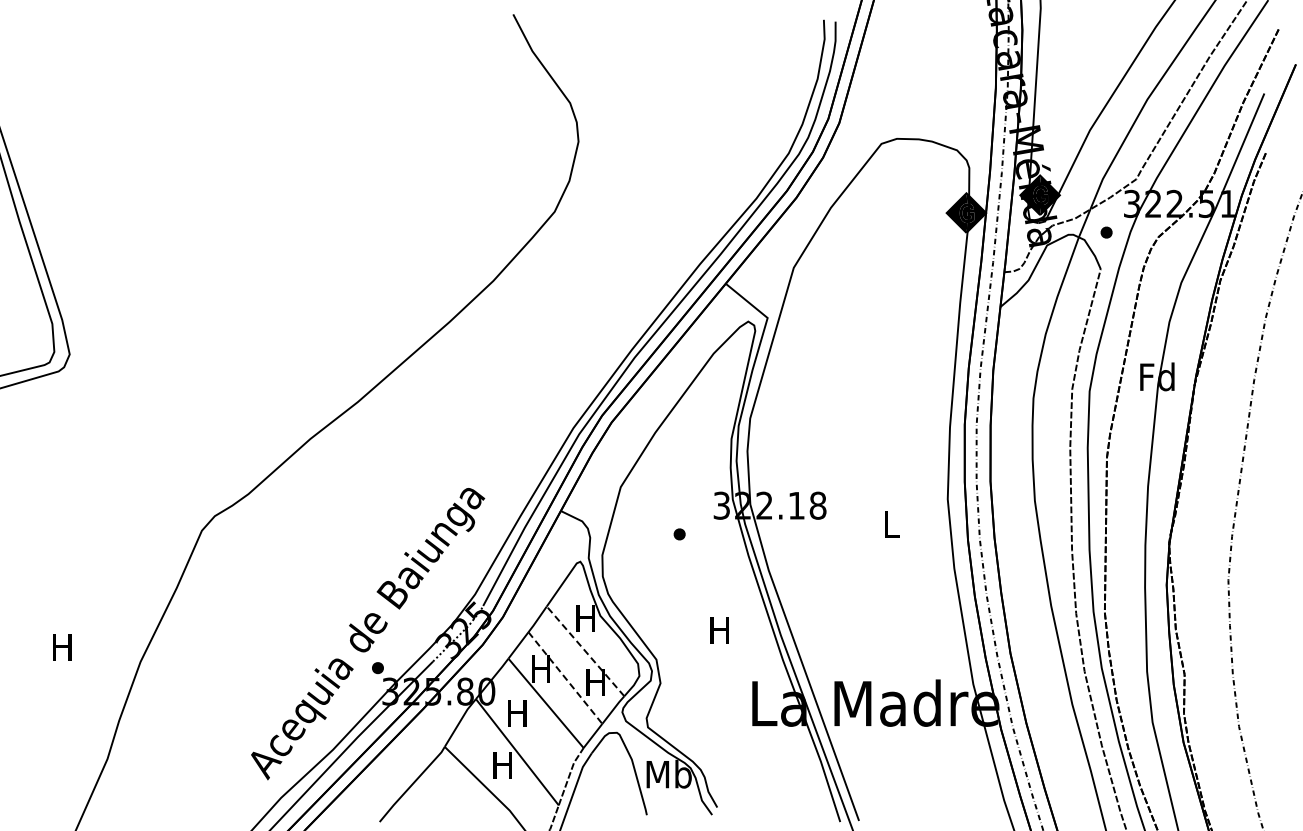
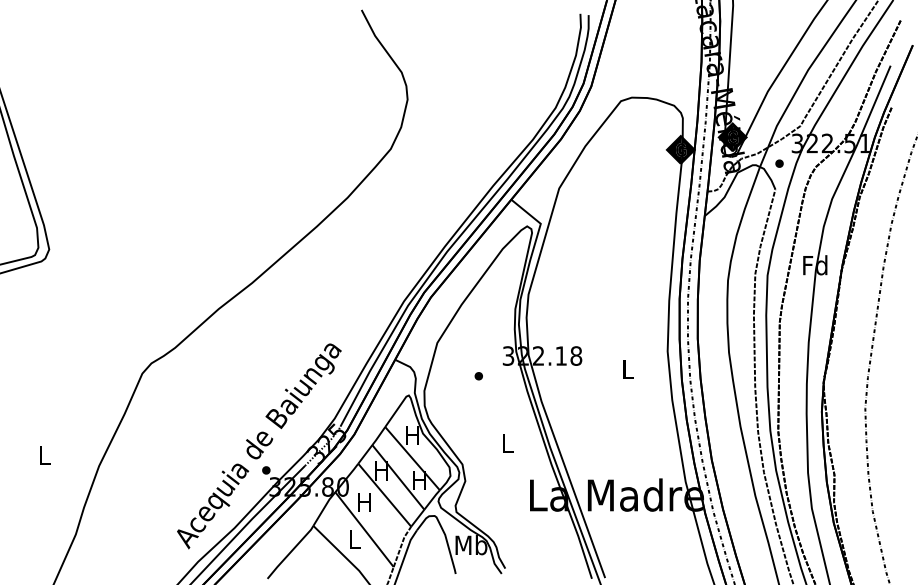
text: (719, 630) -> (506, 443), H -> L
text: (62, 647) -> (44, 455), H -> L
line: (585, 651) -> (412, 458), dashed -> solid
line: (565, 678) -> (398, 477), dashed -> solid
text: (502, 765) -> (354, 539), H -> L

